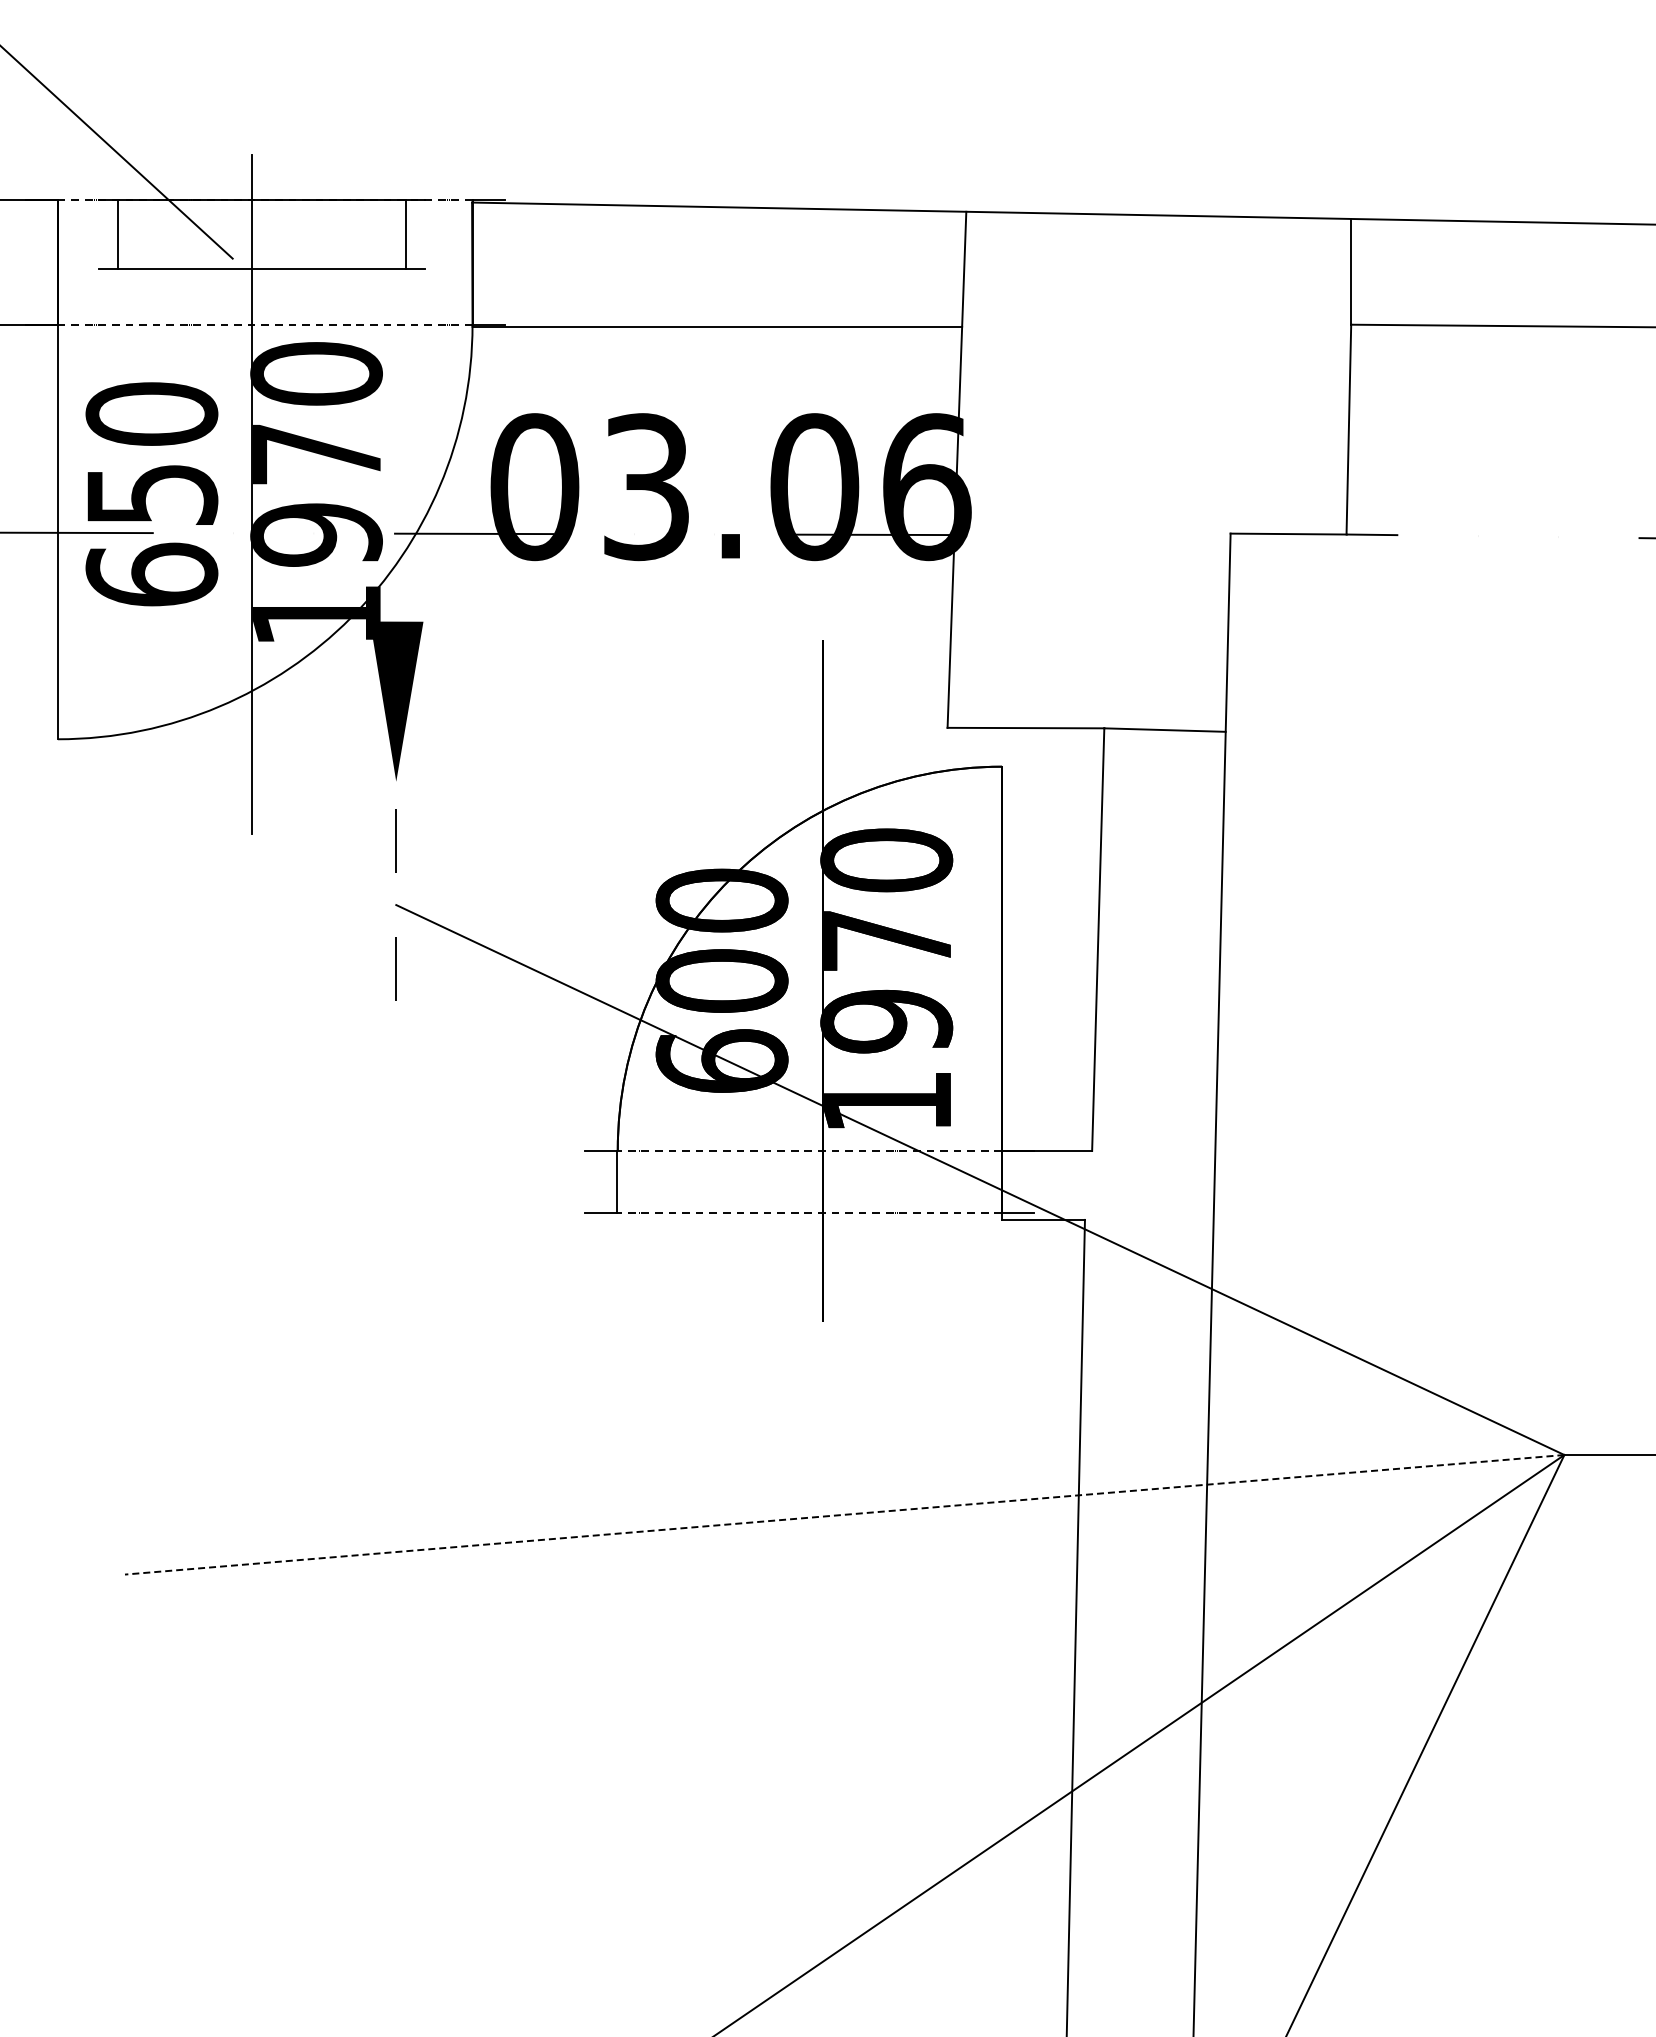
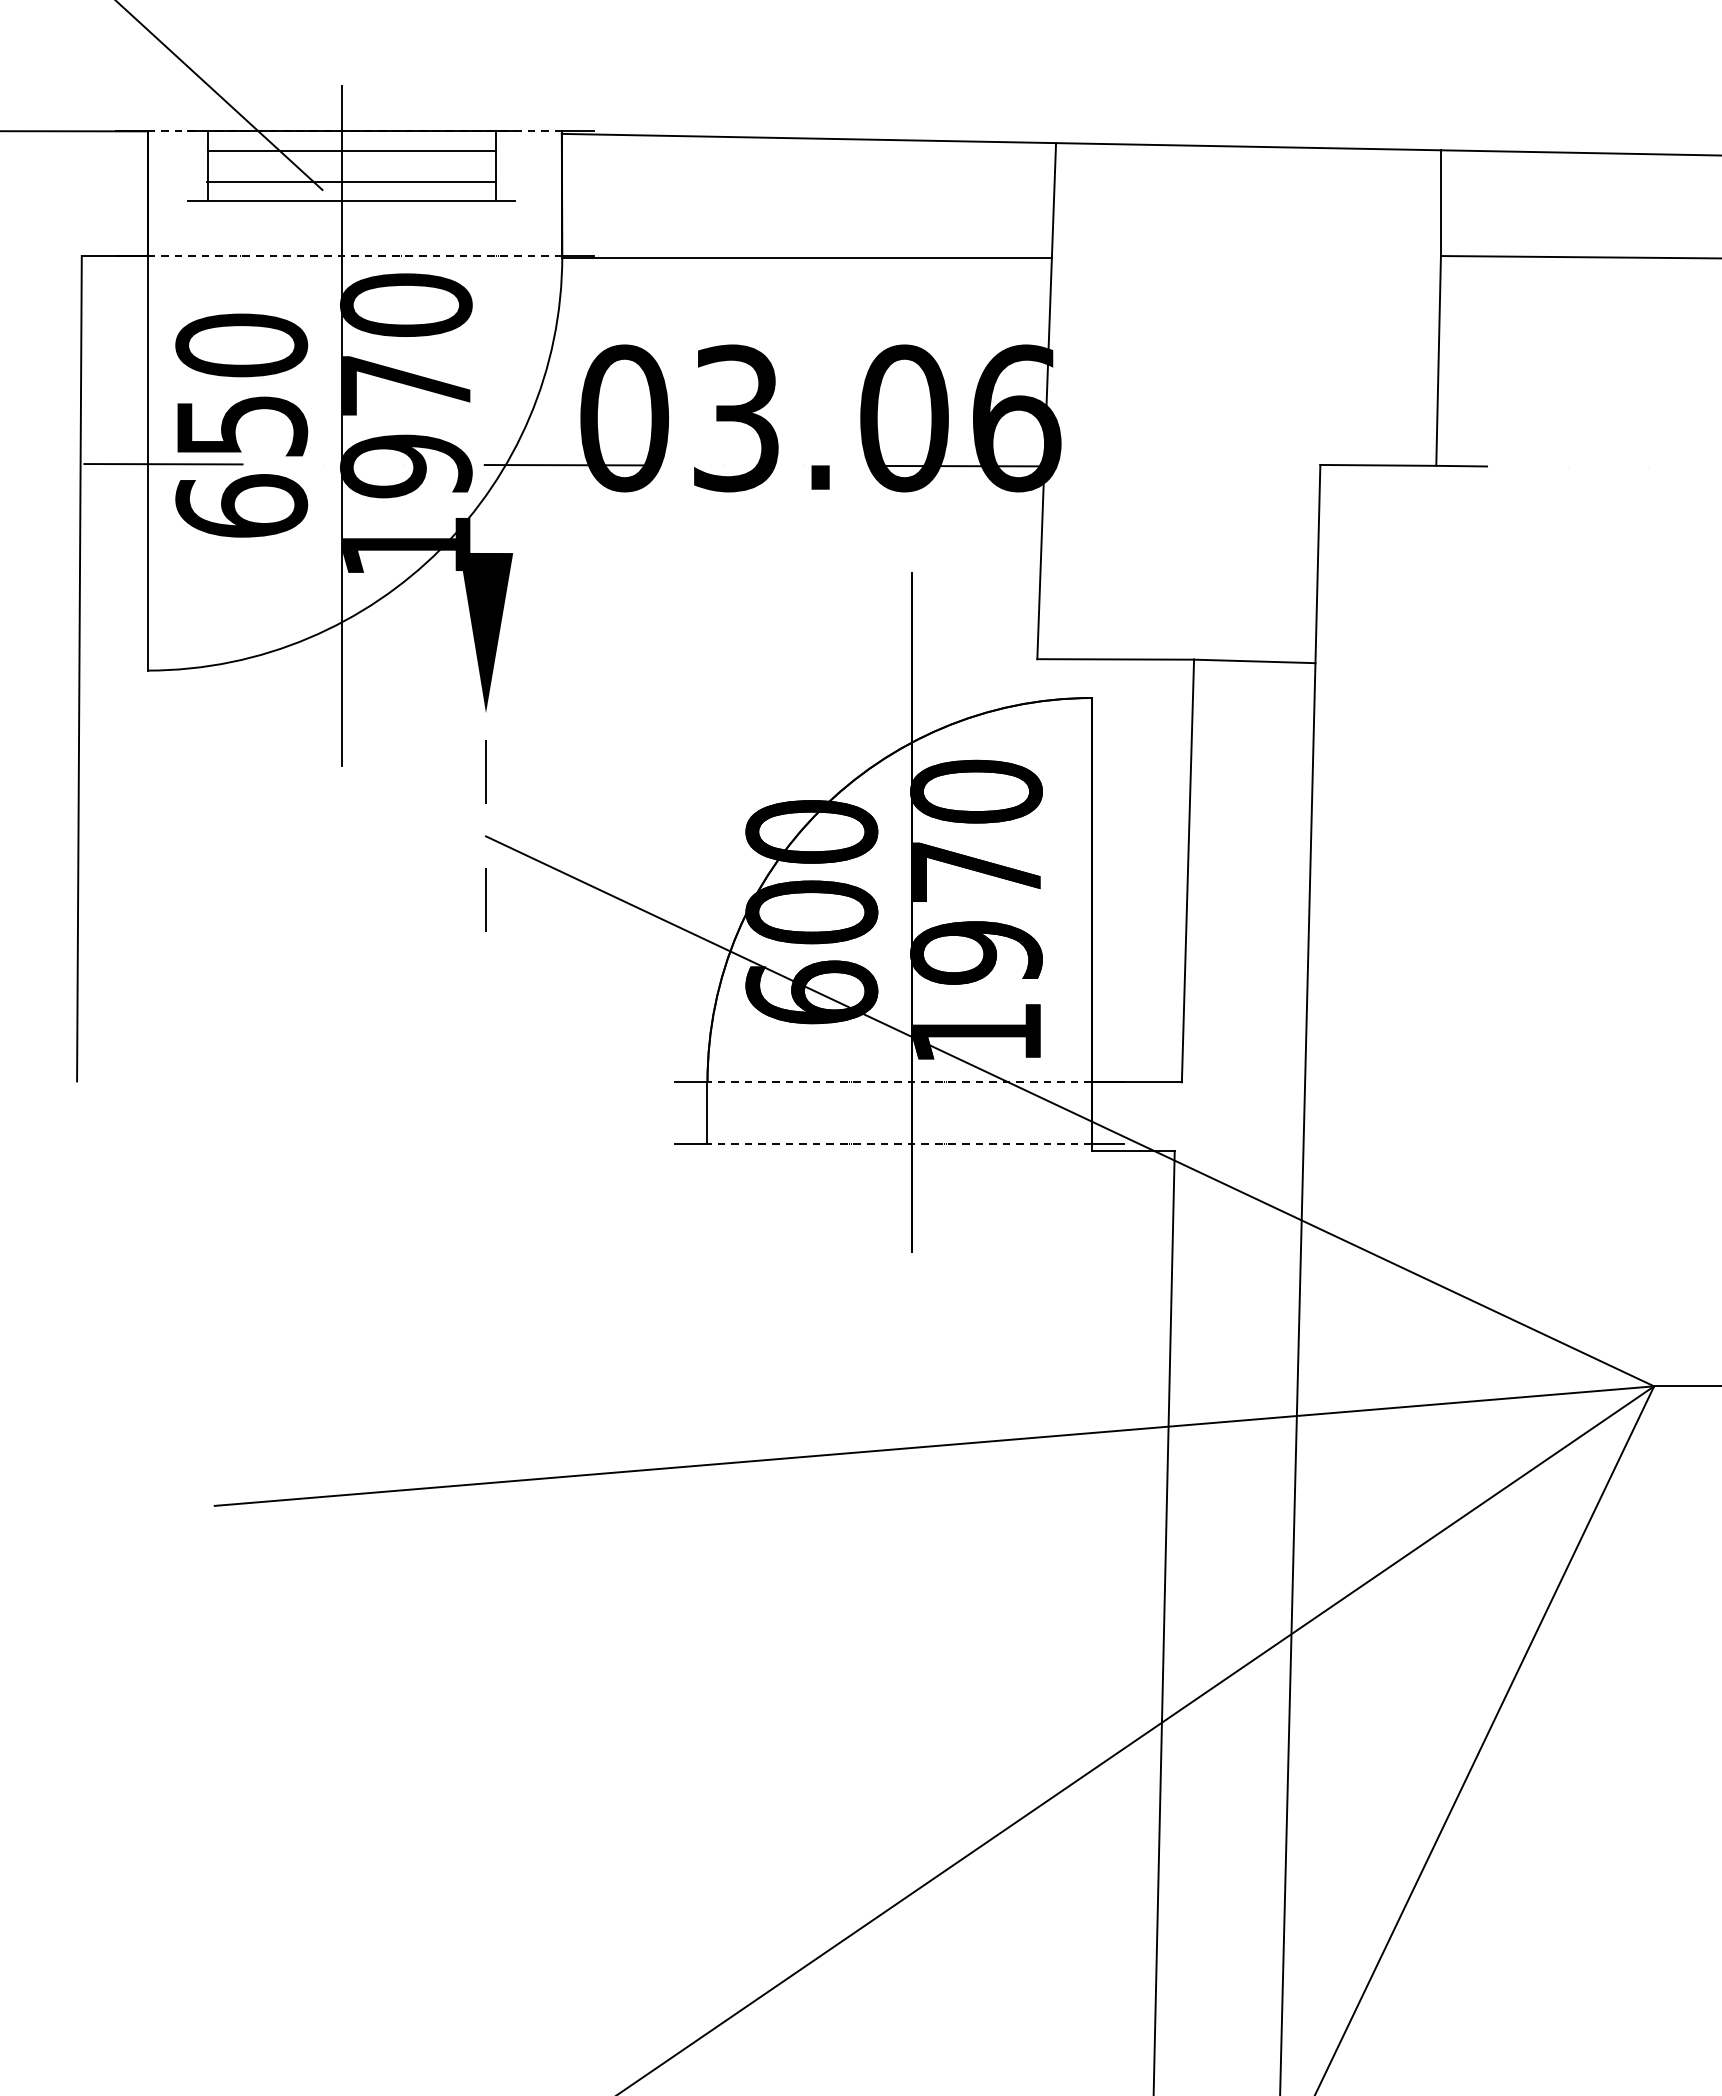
line: (261, 219) -> (351, 150), added
line: (261, 250) -> (351, 181), added
line: (843, 1515) -> (933, 1446), dashed -> solid

